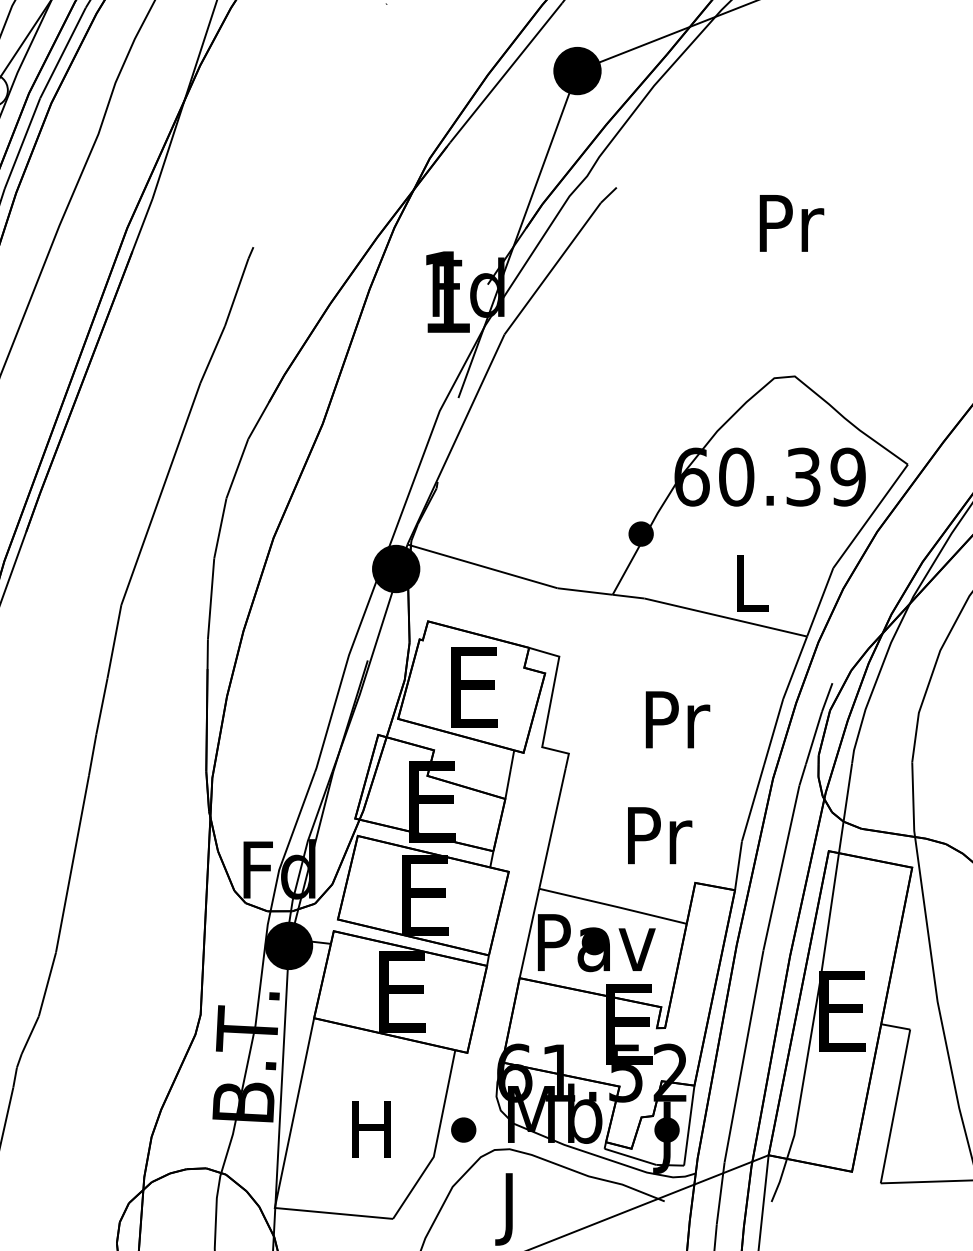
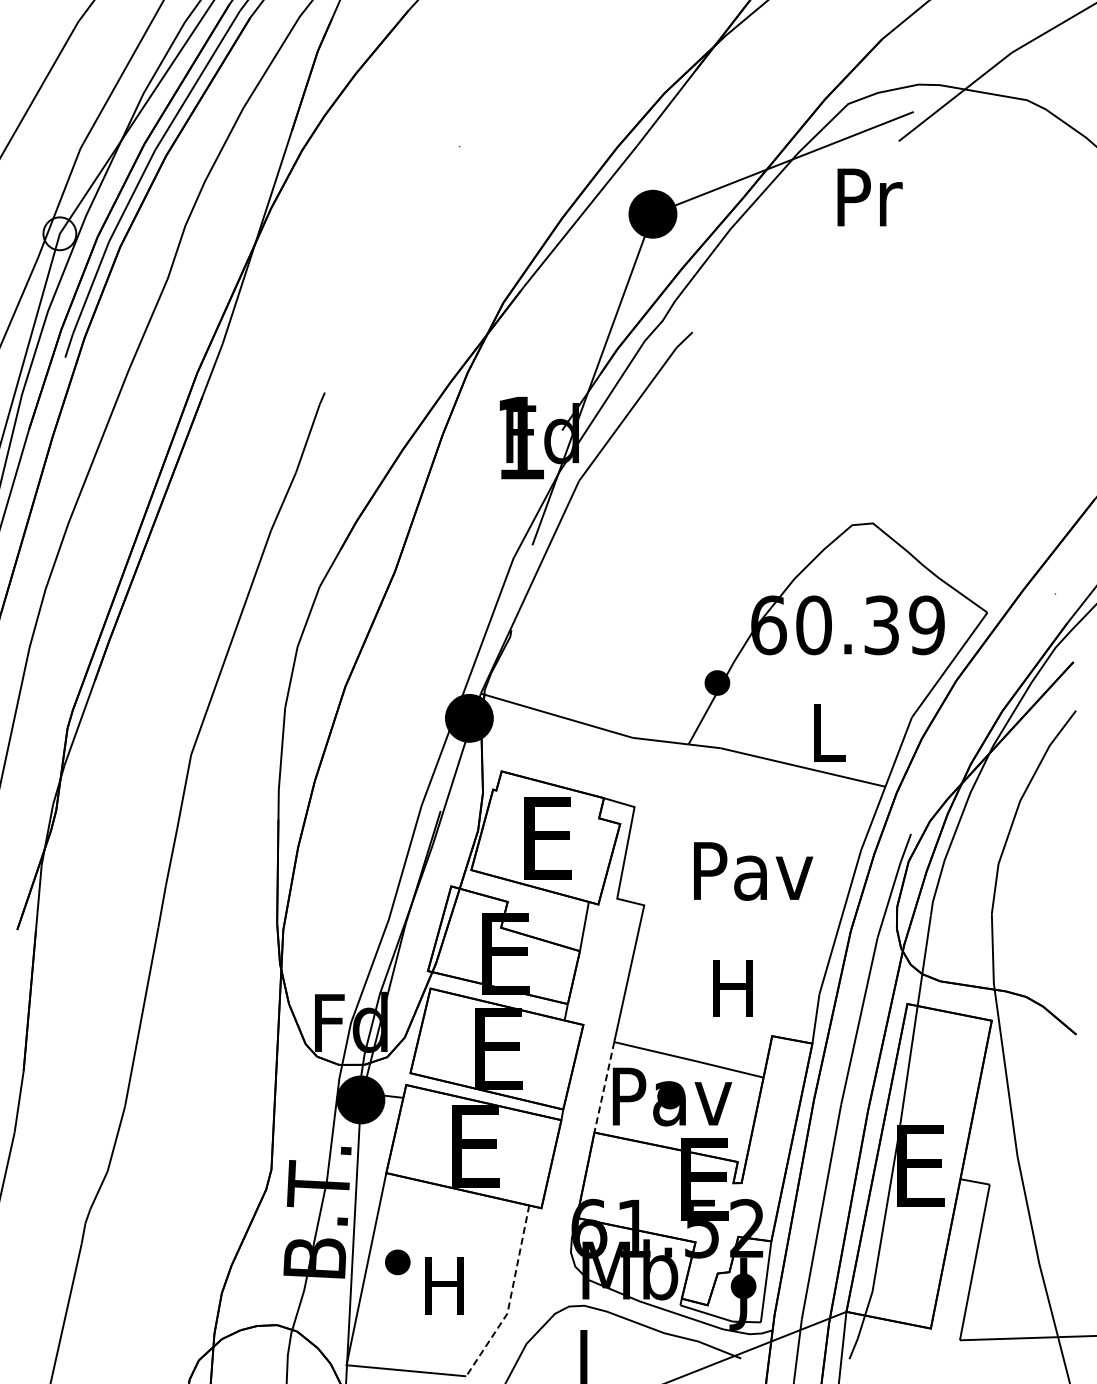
text: (791, 223) -> (869, 197), moved
text: (676, 720) -> (753, 871), Pr -> Pav
text: (660, 835) -> (736, 988), Pr -> H
line: (529, 933) -> (604, 1087), solid -> dashed
part: (463, 1130) -> (397, 1262), moved
line: (436, 1141) -> (510, 1297), solid -> dashed

